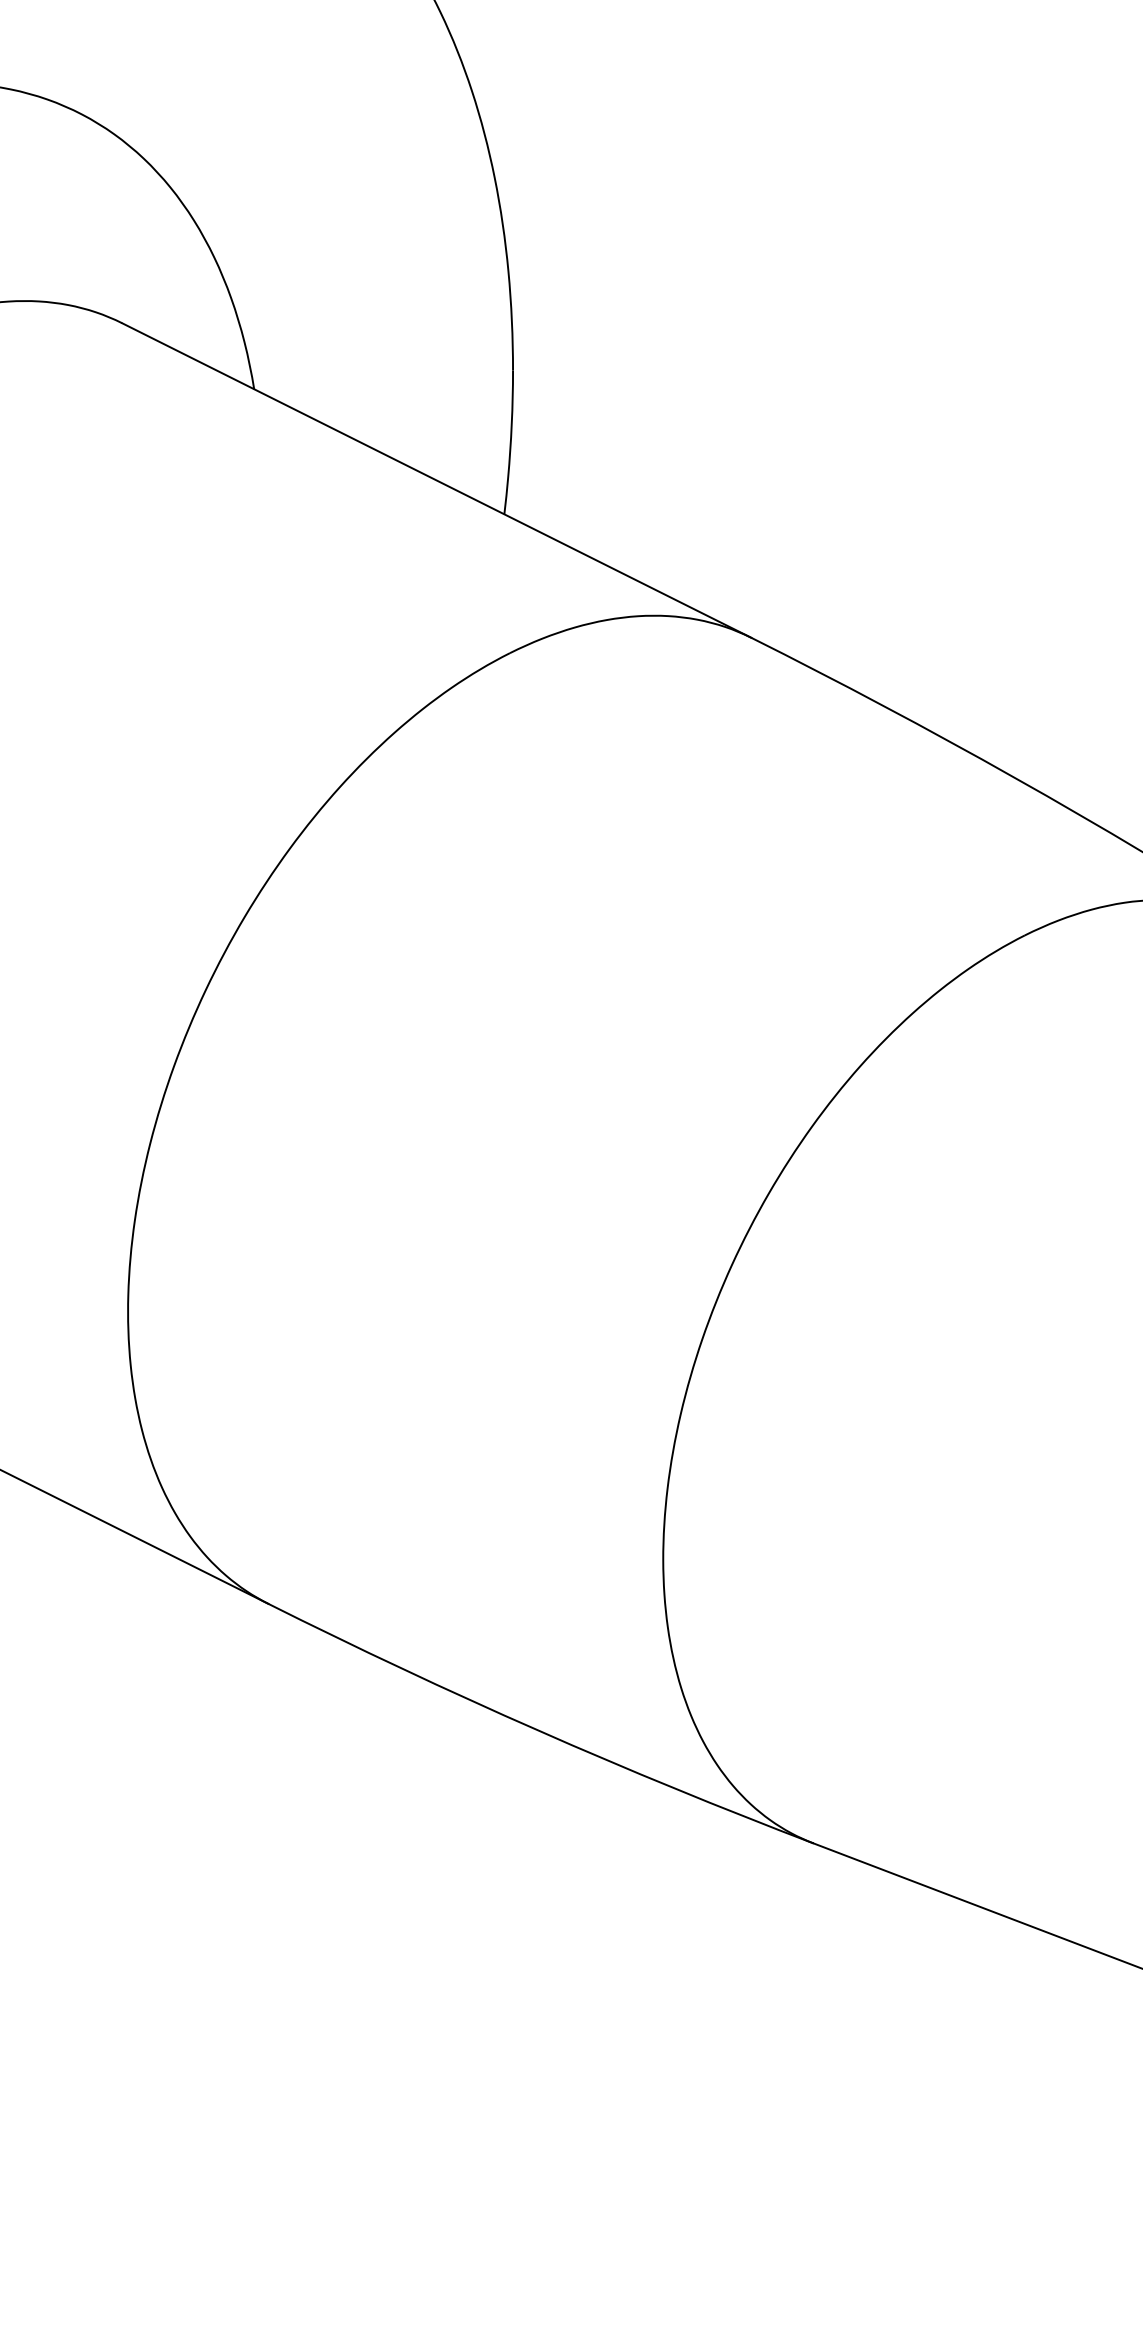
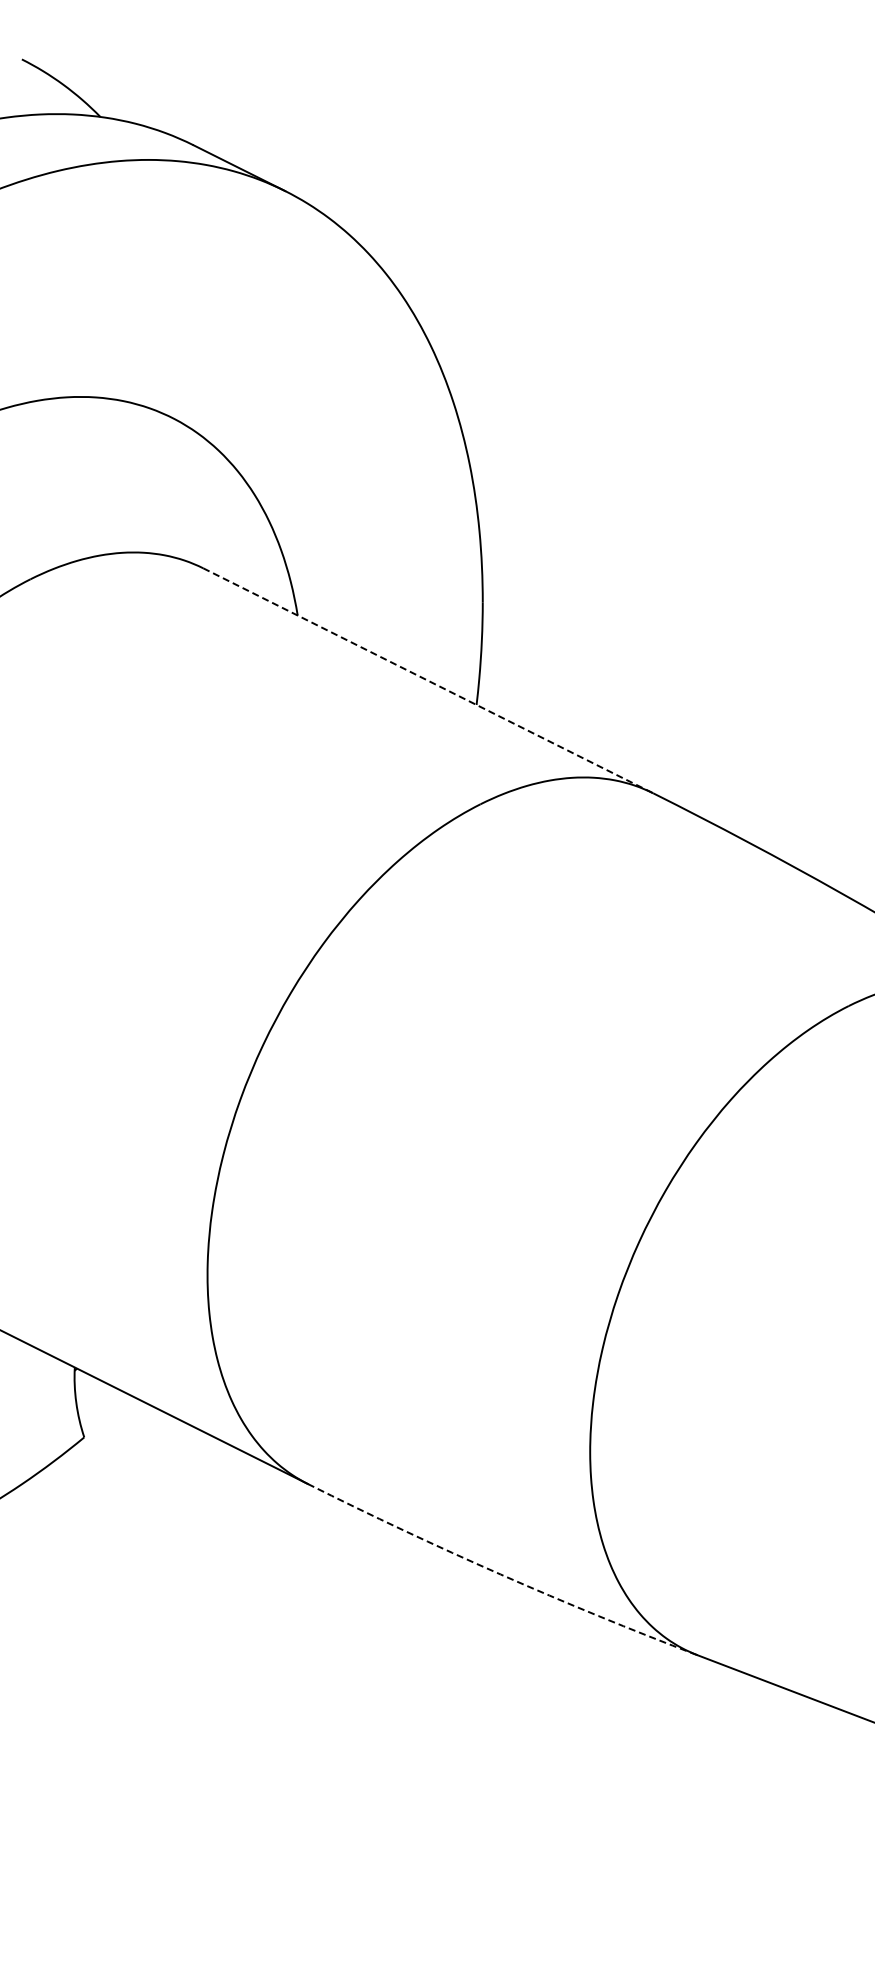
line: (437, 480) -> (428, 680), solid -> dashed
arc: (537, 1730) -> (500, 1574), solid -> dashed

